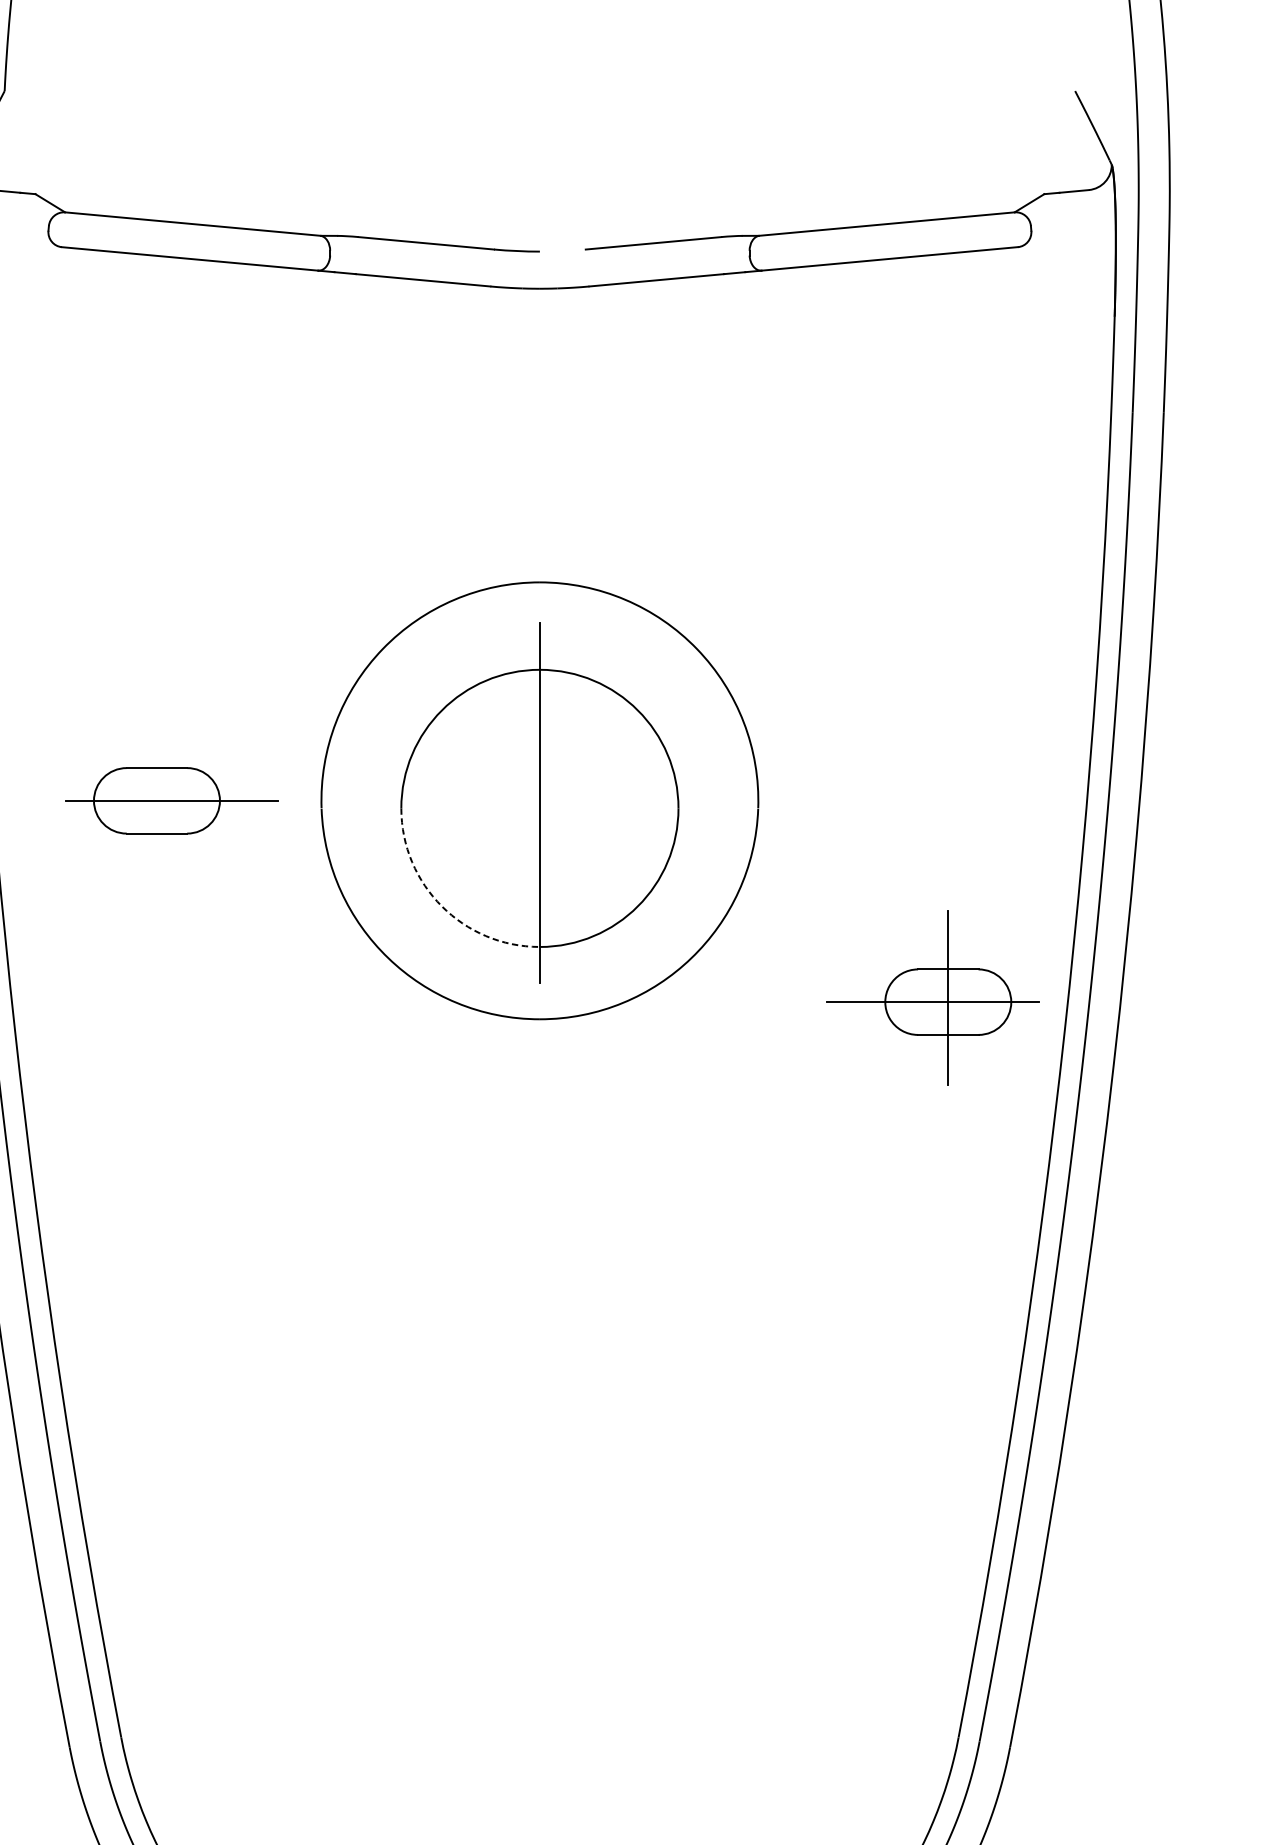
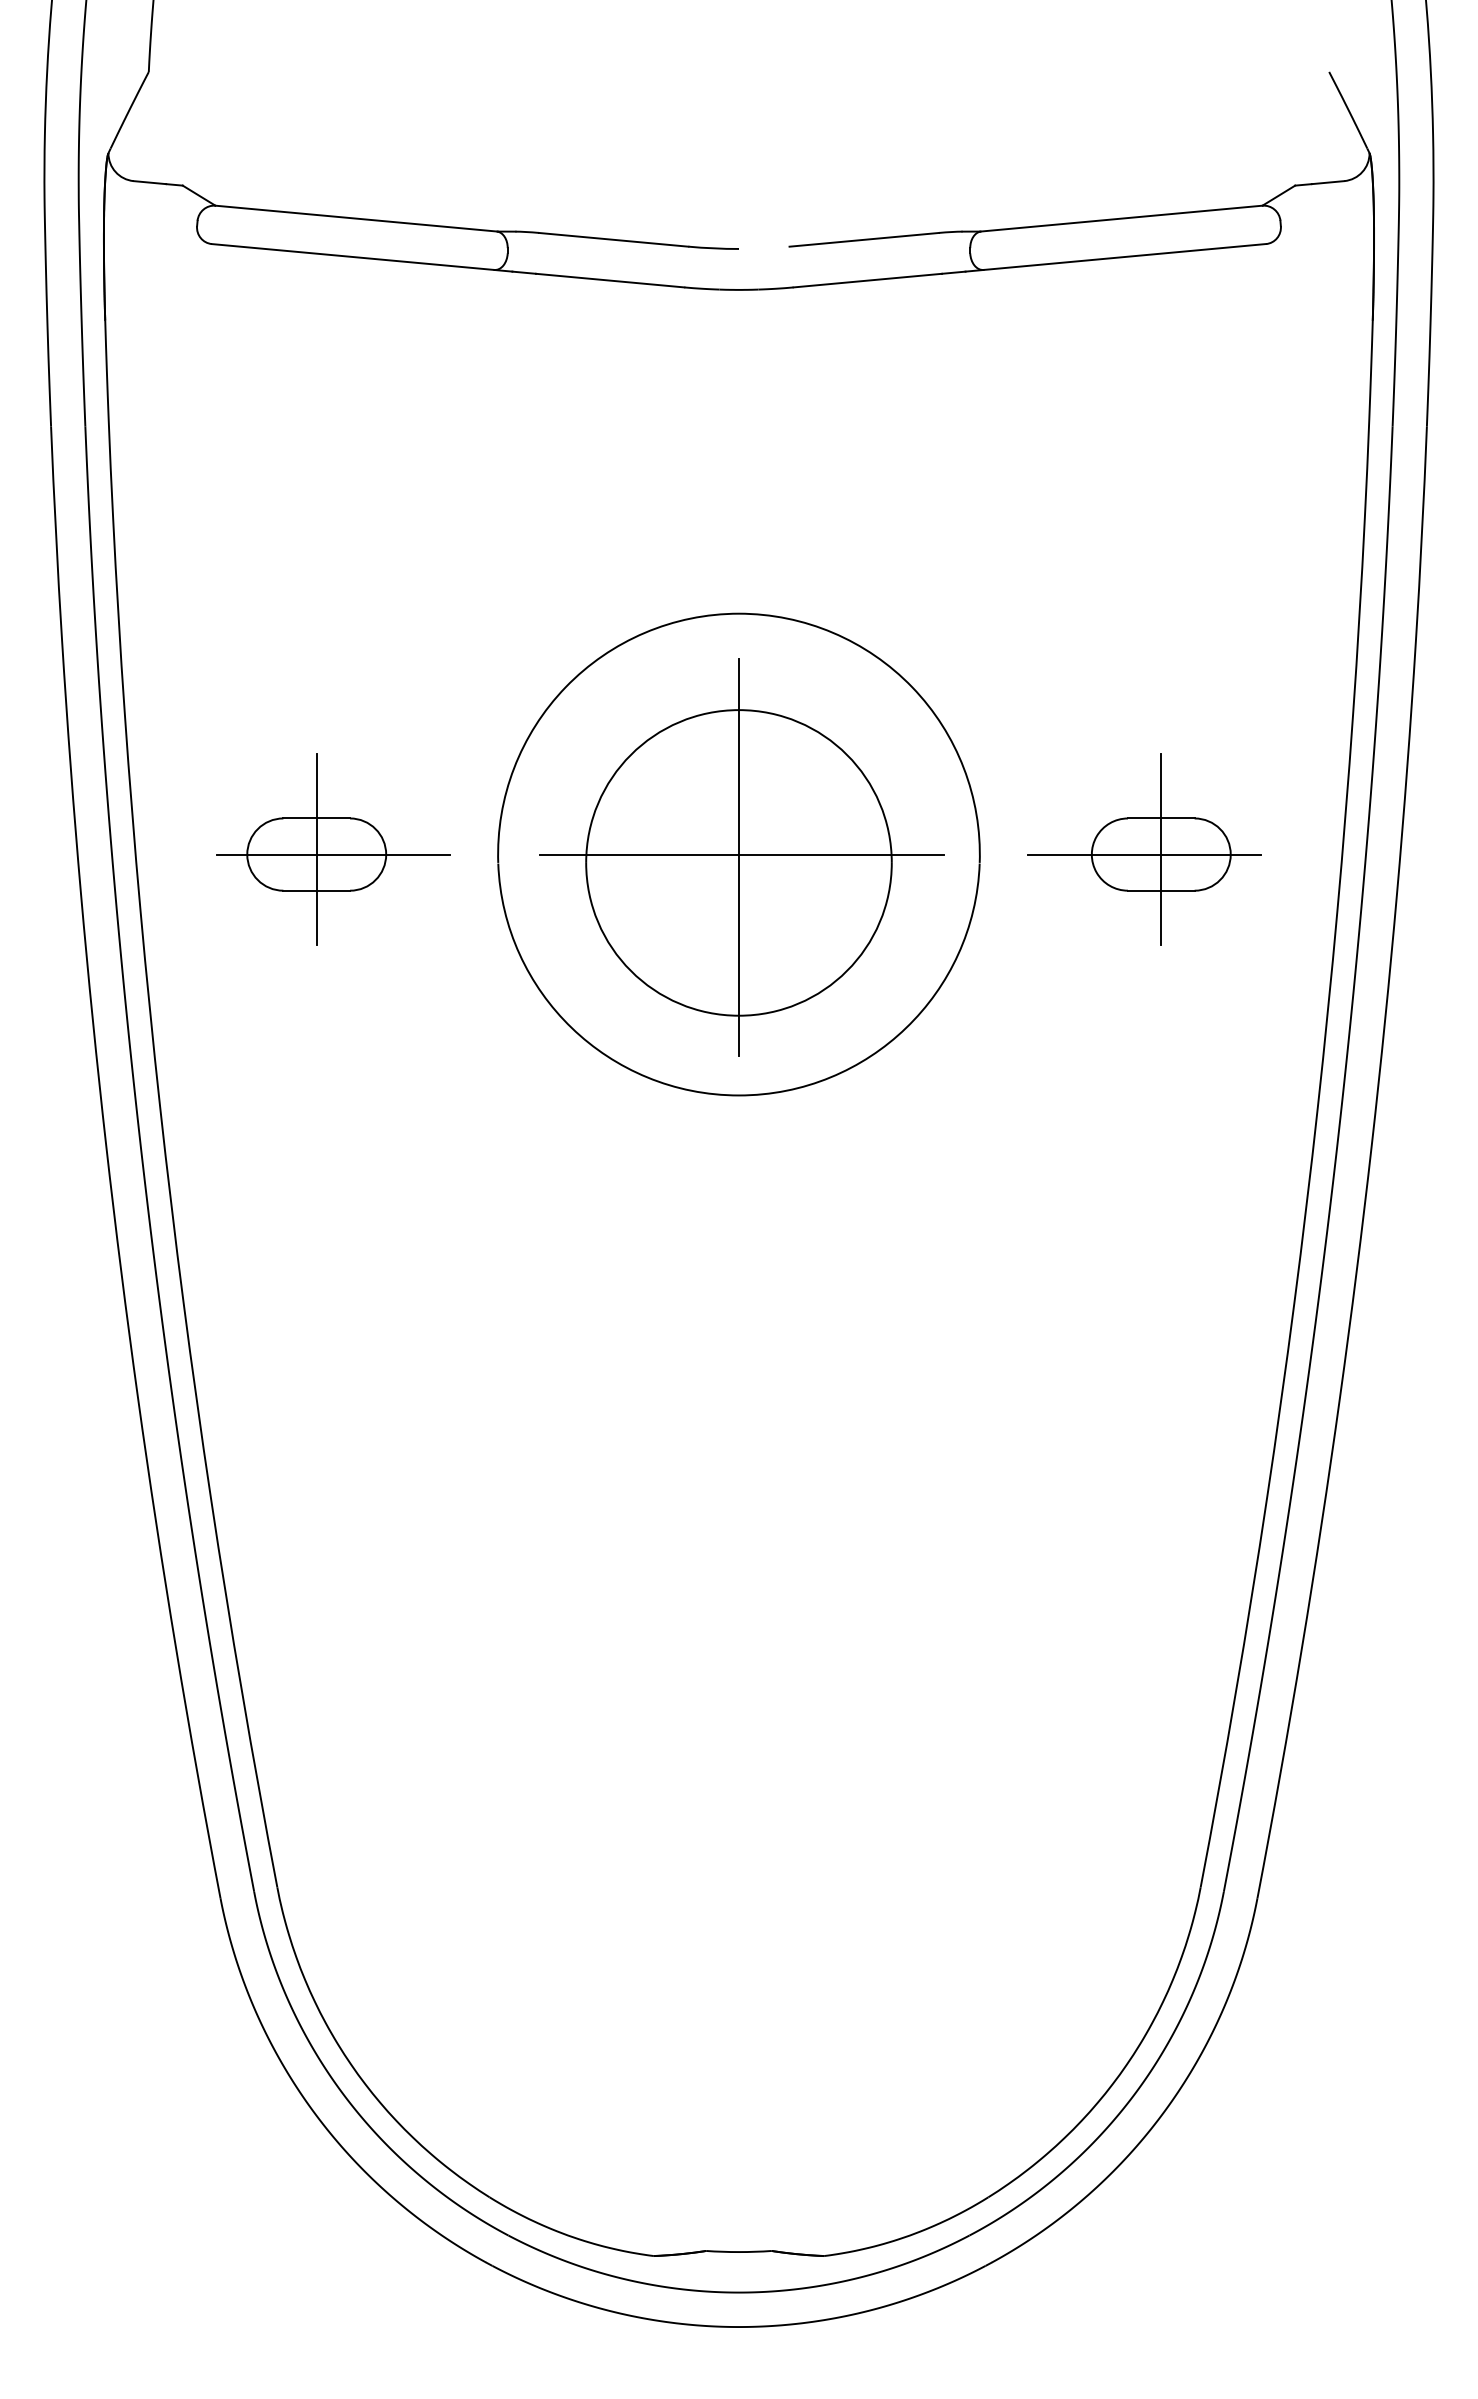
line: (156, 796) -> (316, 849), added
line: (542, 800) -> (741, 854), added
arc: (441, 905) -> (630, 970), dashed -> solid
part: (933, 997) -> (1144, 849), moved

